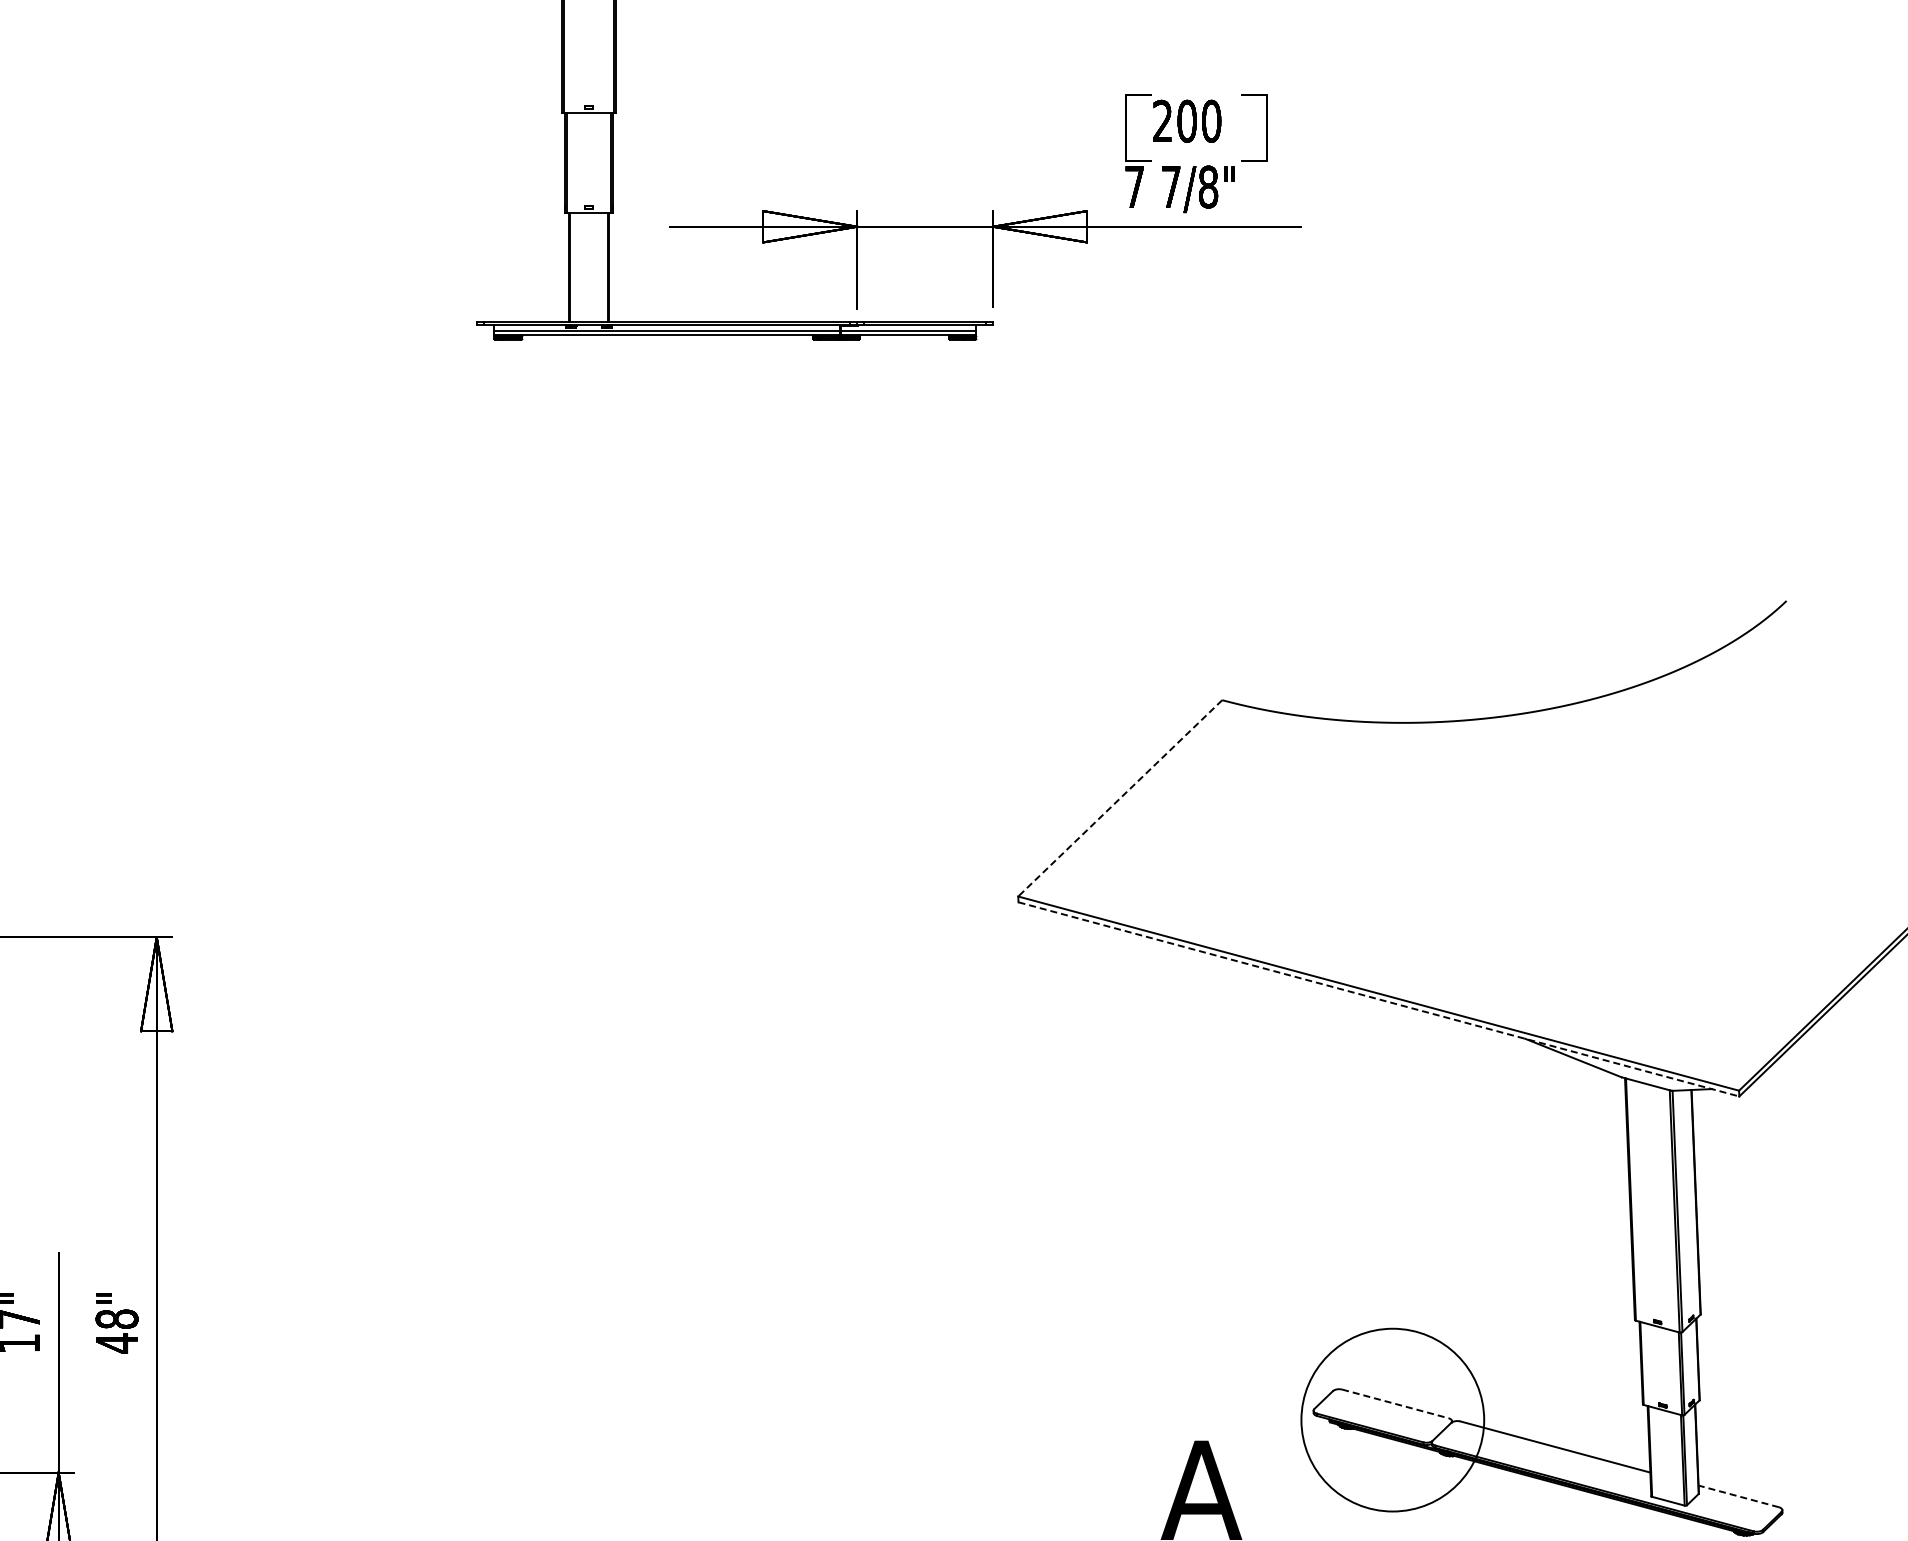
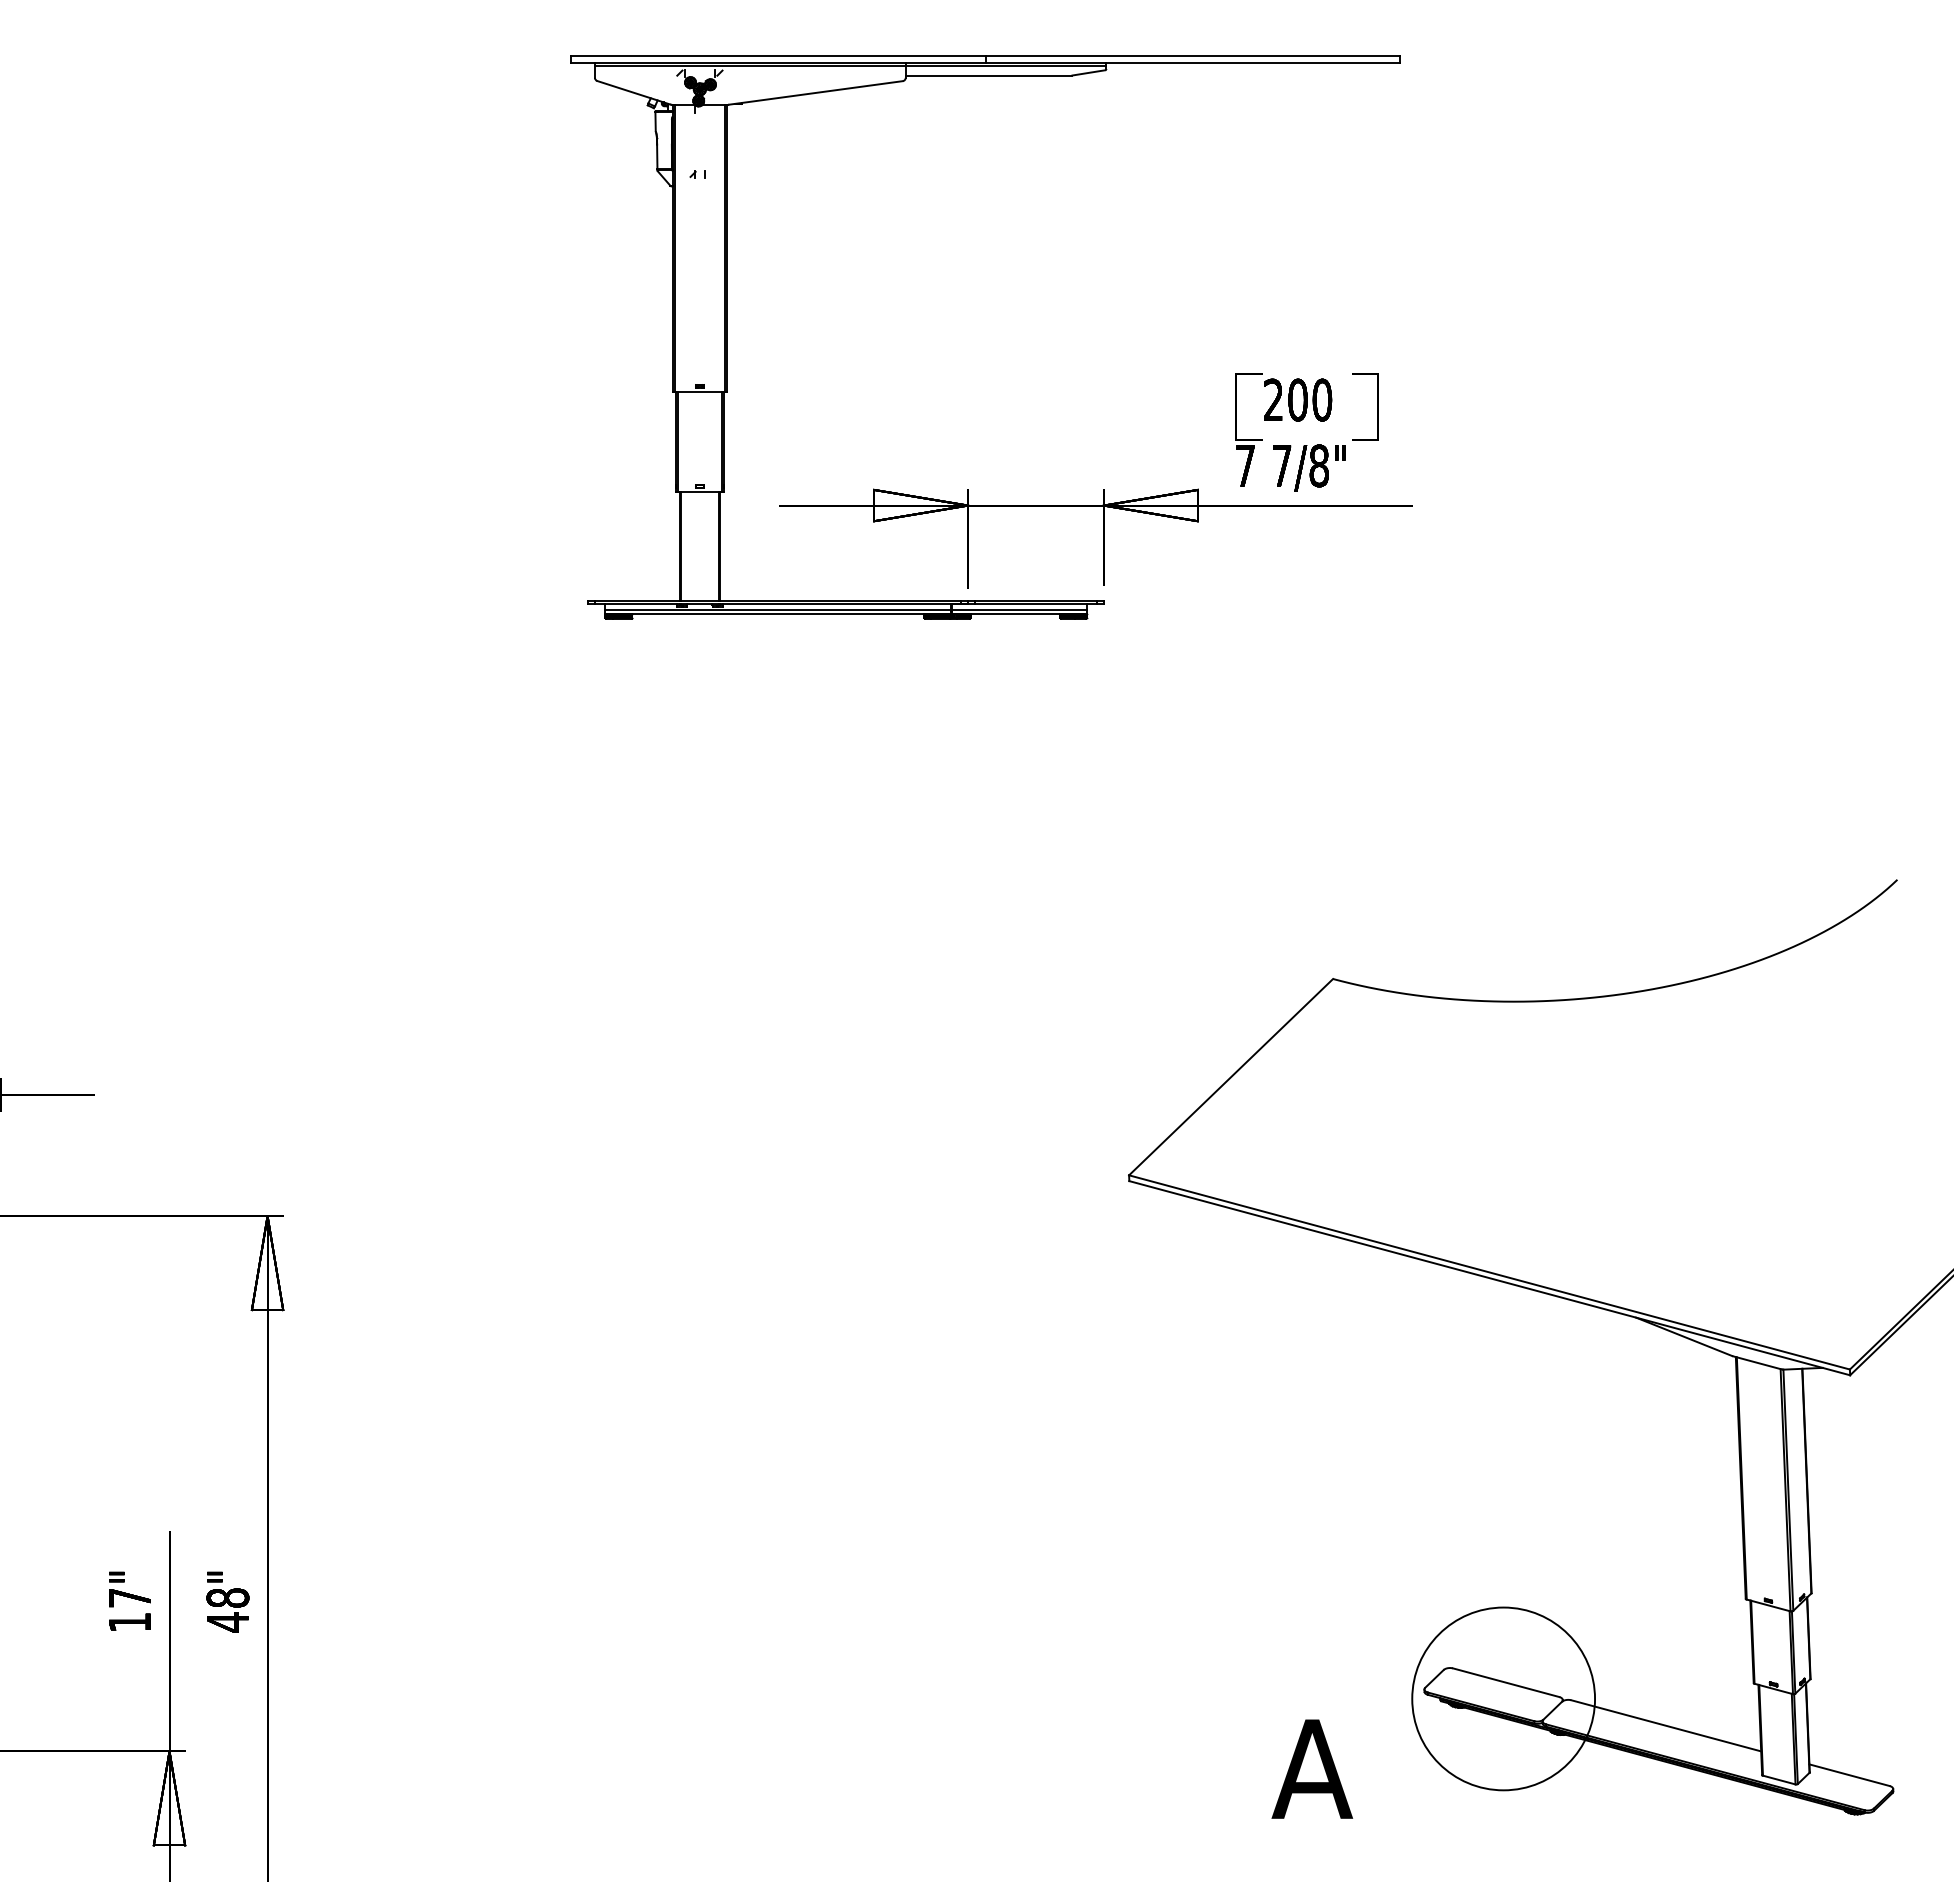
line: (1120, 798) -> (1231, 1077), dashed -> solid
line: (1379, 999) -> (1490, 1278), dashed -> solid
line: (1395, 1403) -> (1506, 1682), dashed -> solid
line: (1738, 1496) -> (1849, 1775), dashed -> solid

